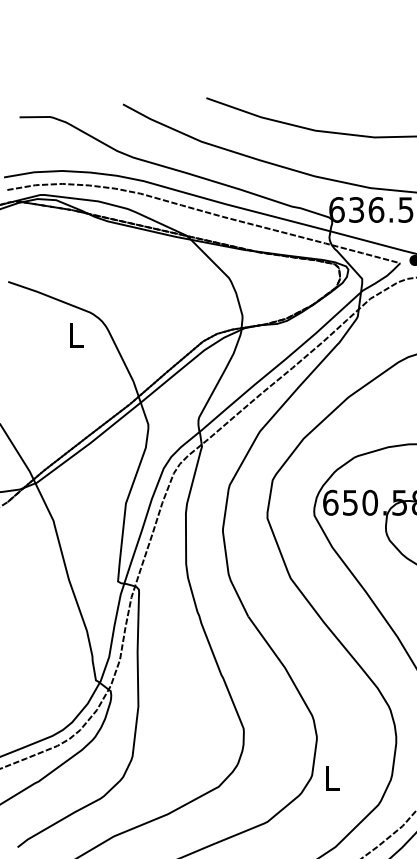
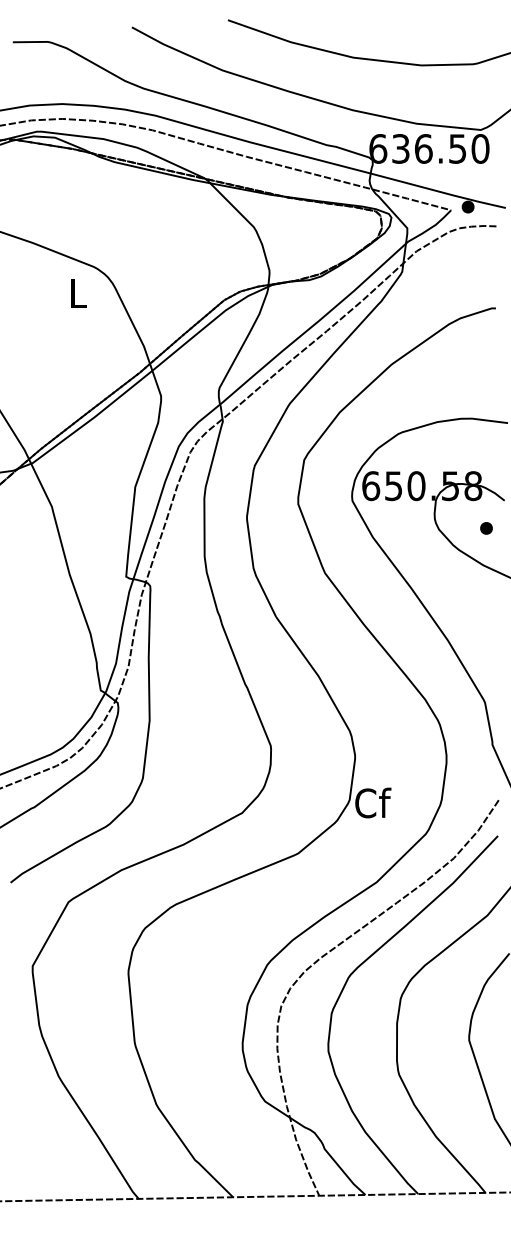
text: (332, 777) -> (373, 802), L -> Cf

